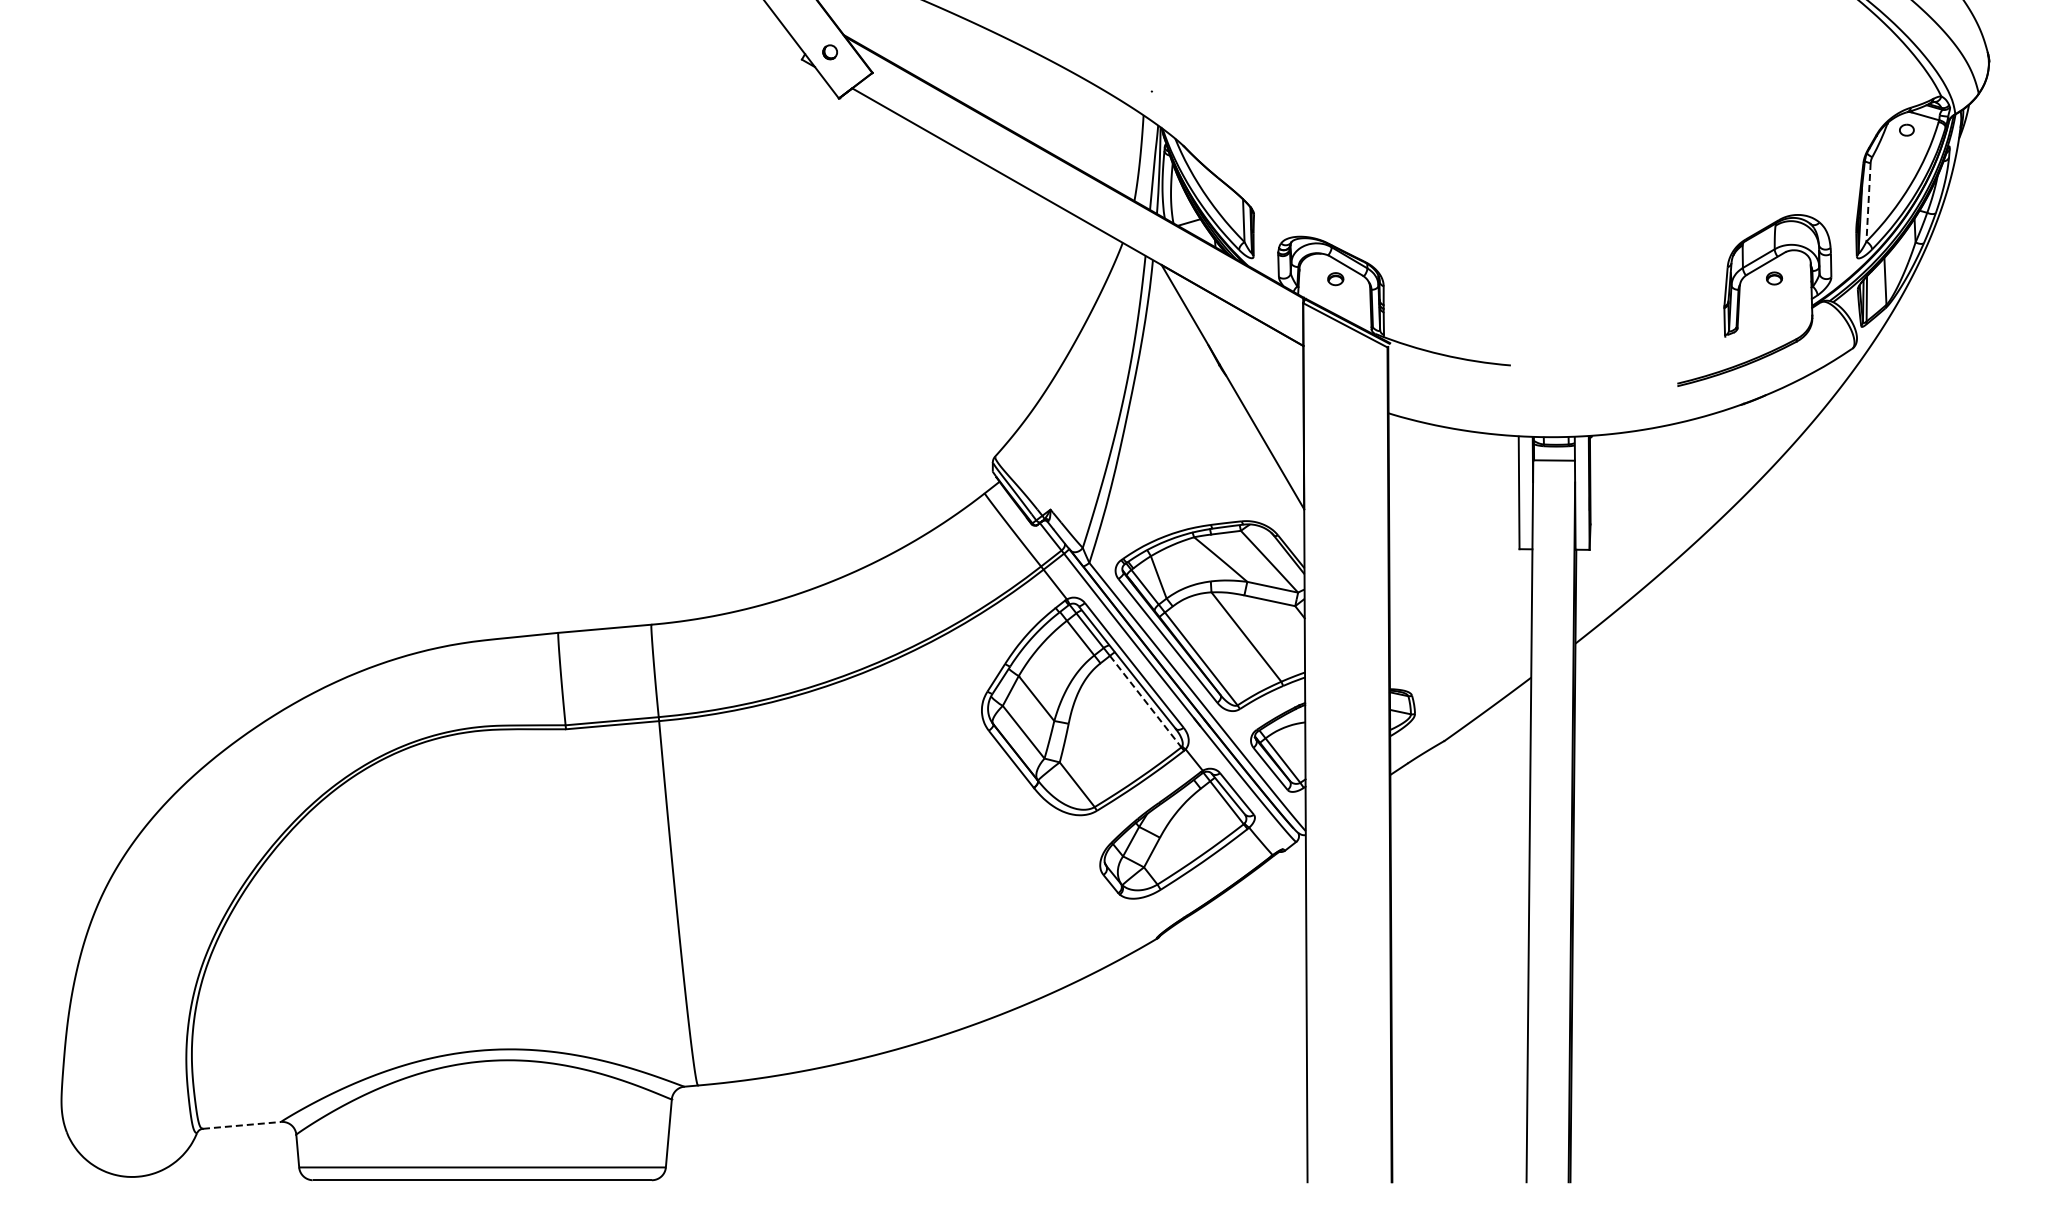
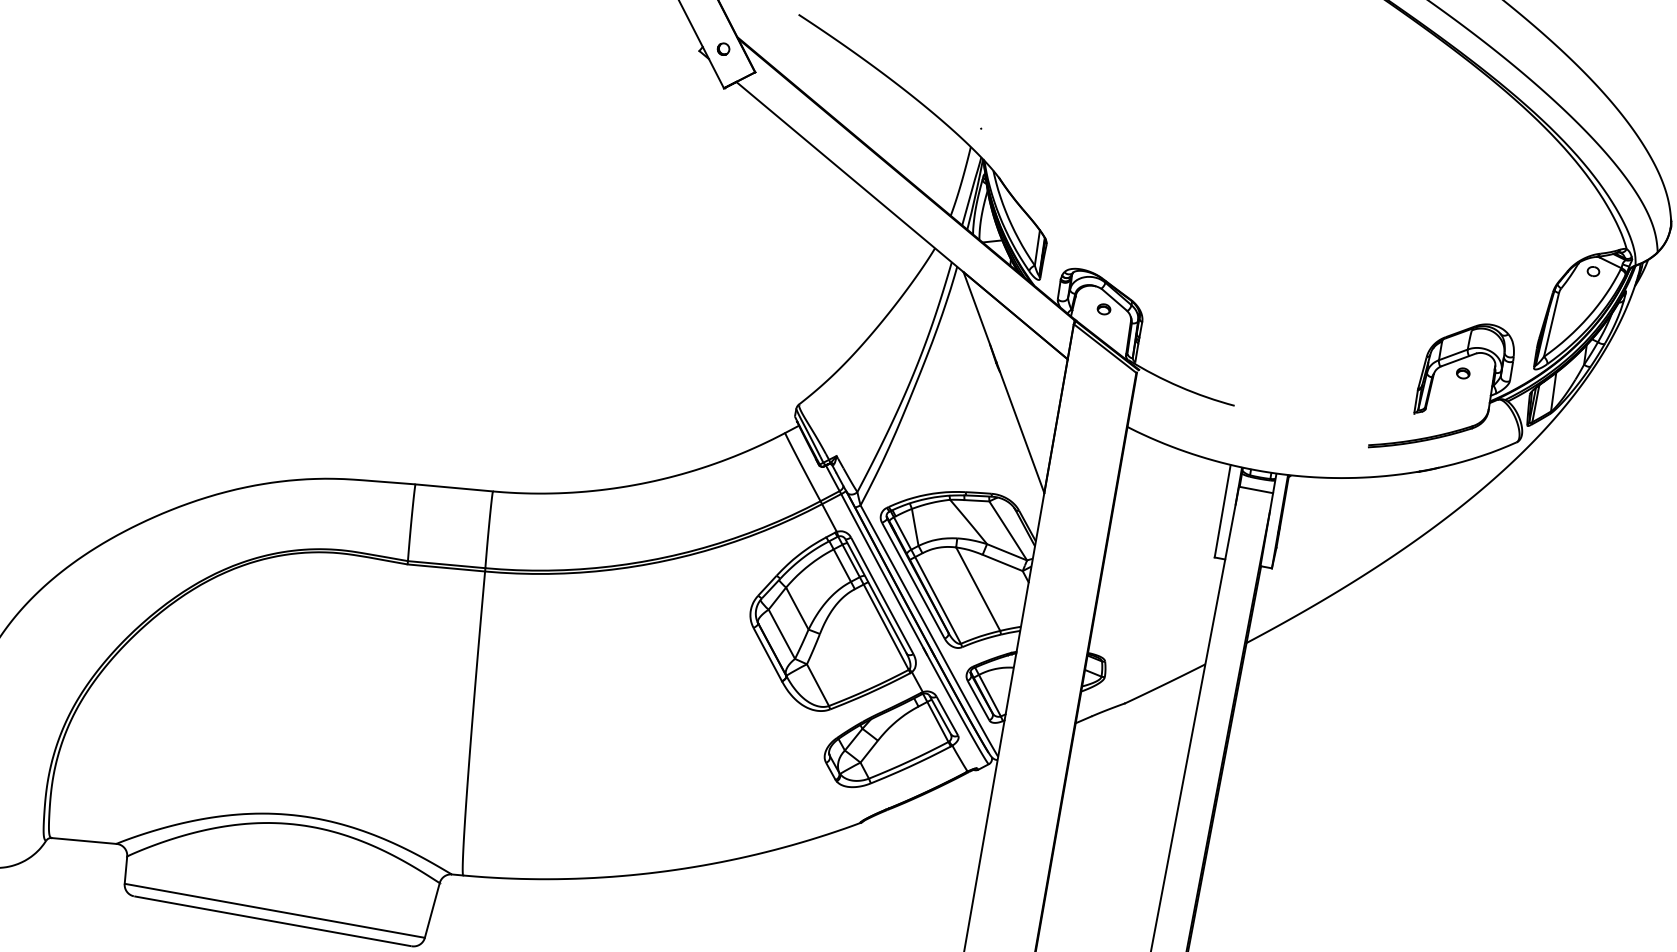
line: (1868, 202) -> (1551, 325), dashed -> solid
line: (1146, 702) -> (886, 628), dashed -> solid
line: (242, 1125) -> (84, 841), dashed -> solid

